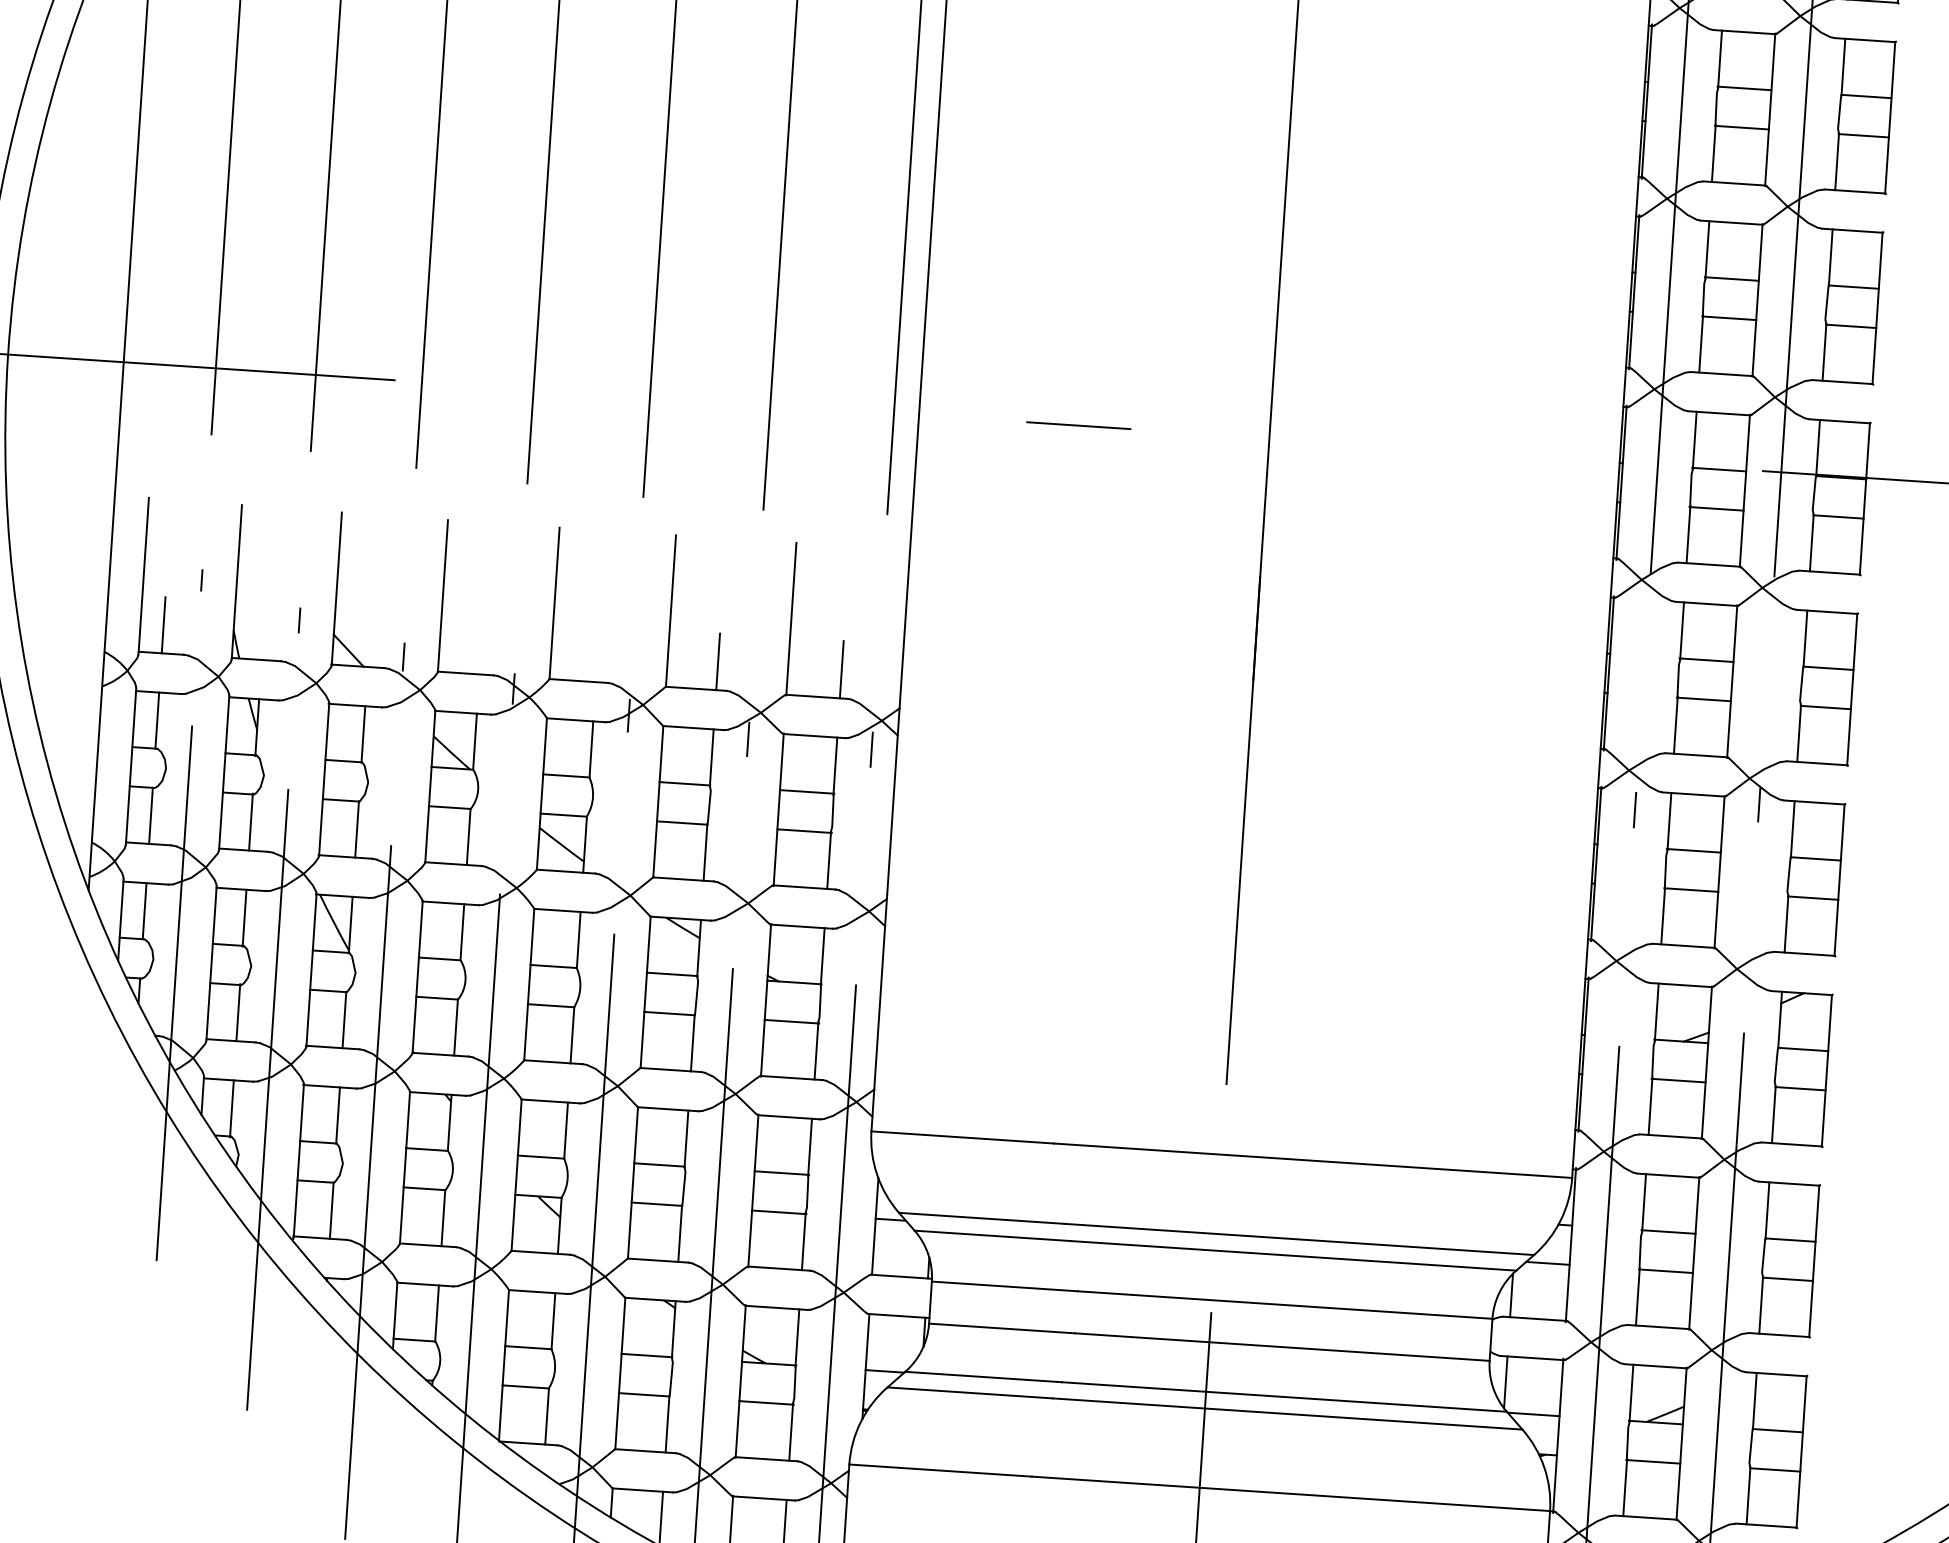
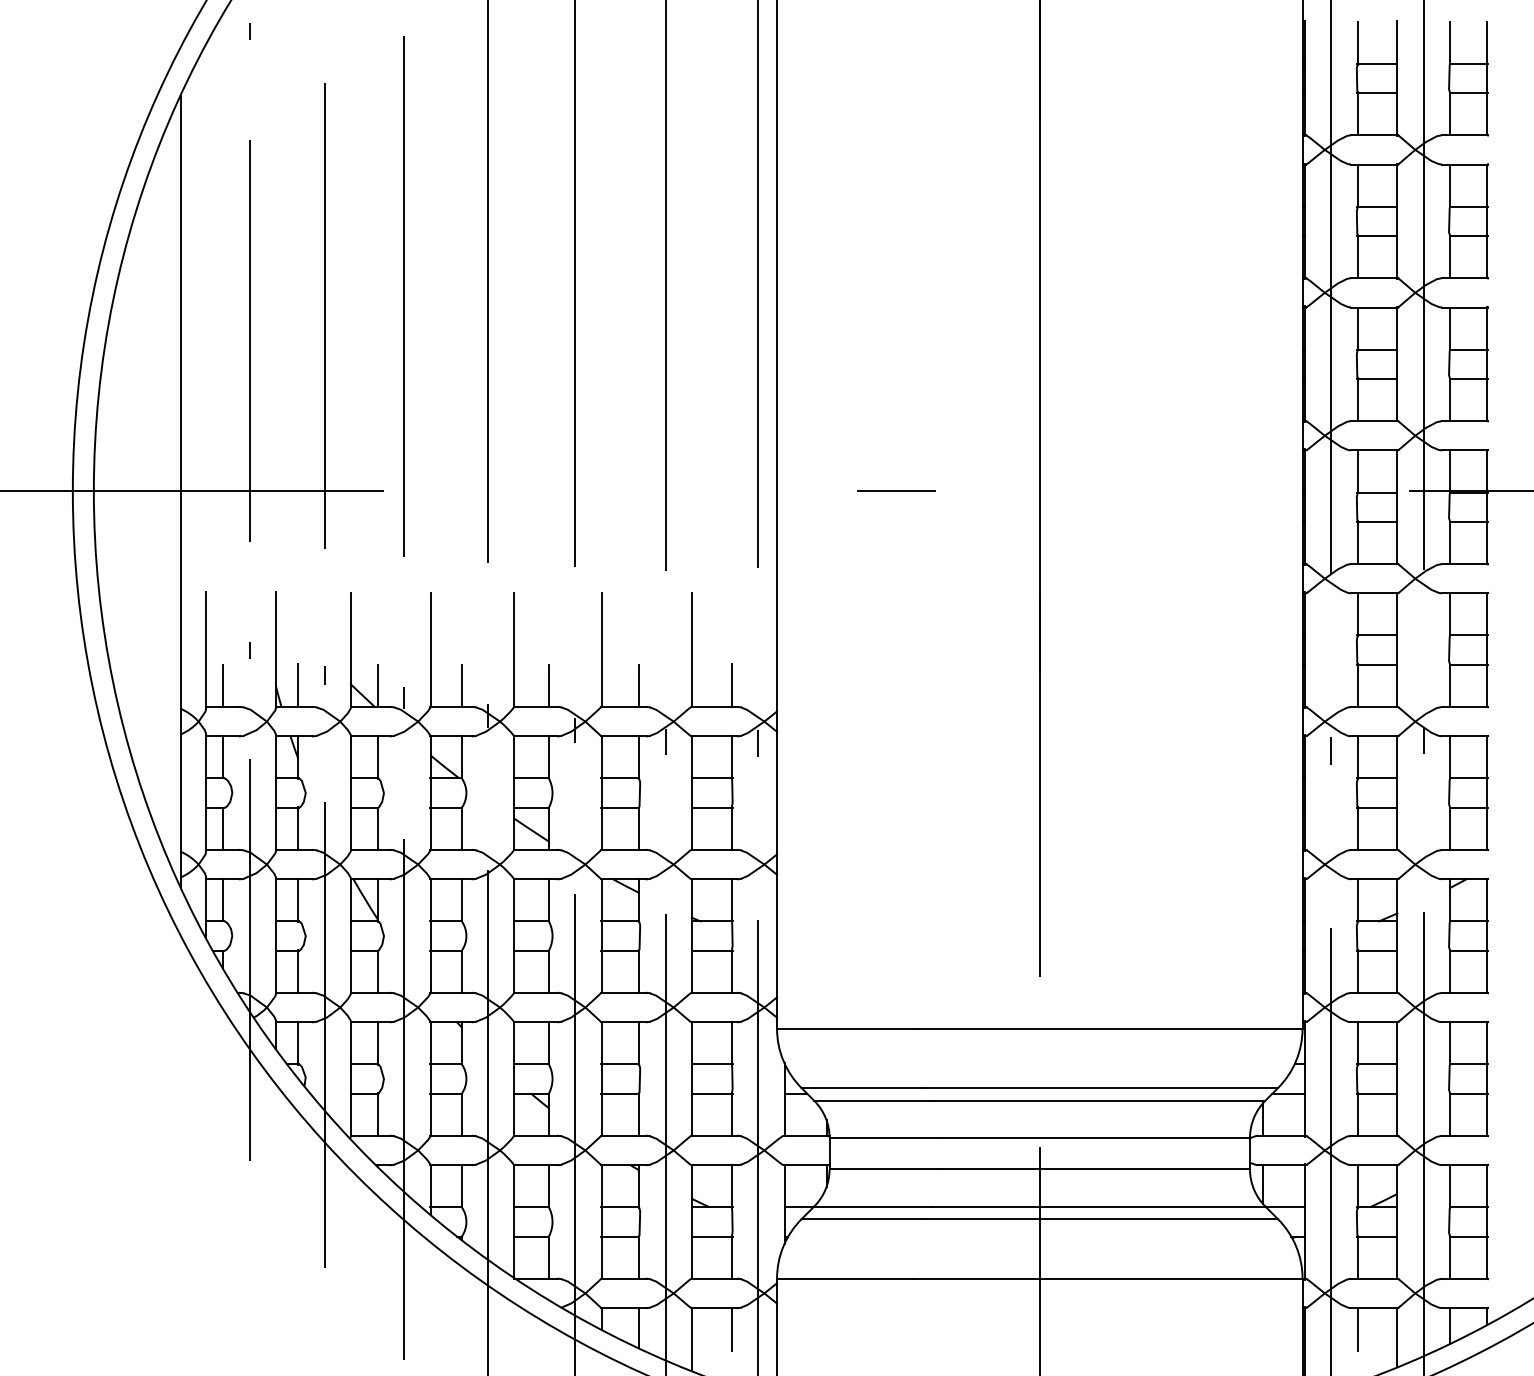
line: (263, 631) -> (298, 685), added
line: (369, 638) -> (377, 685), added
line: (481, 645) -> (461, 685), added
line: (597, 653) -> (548, 685), added

